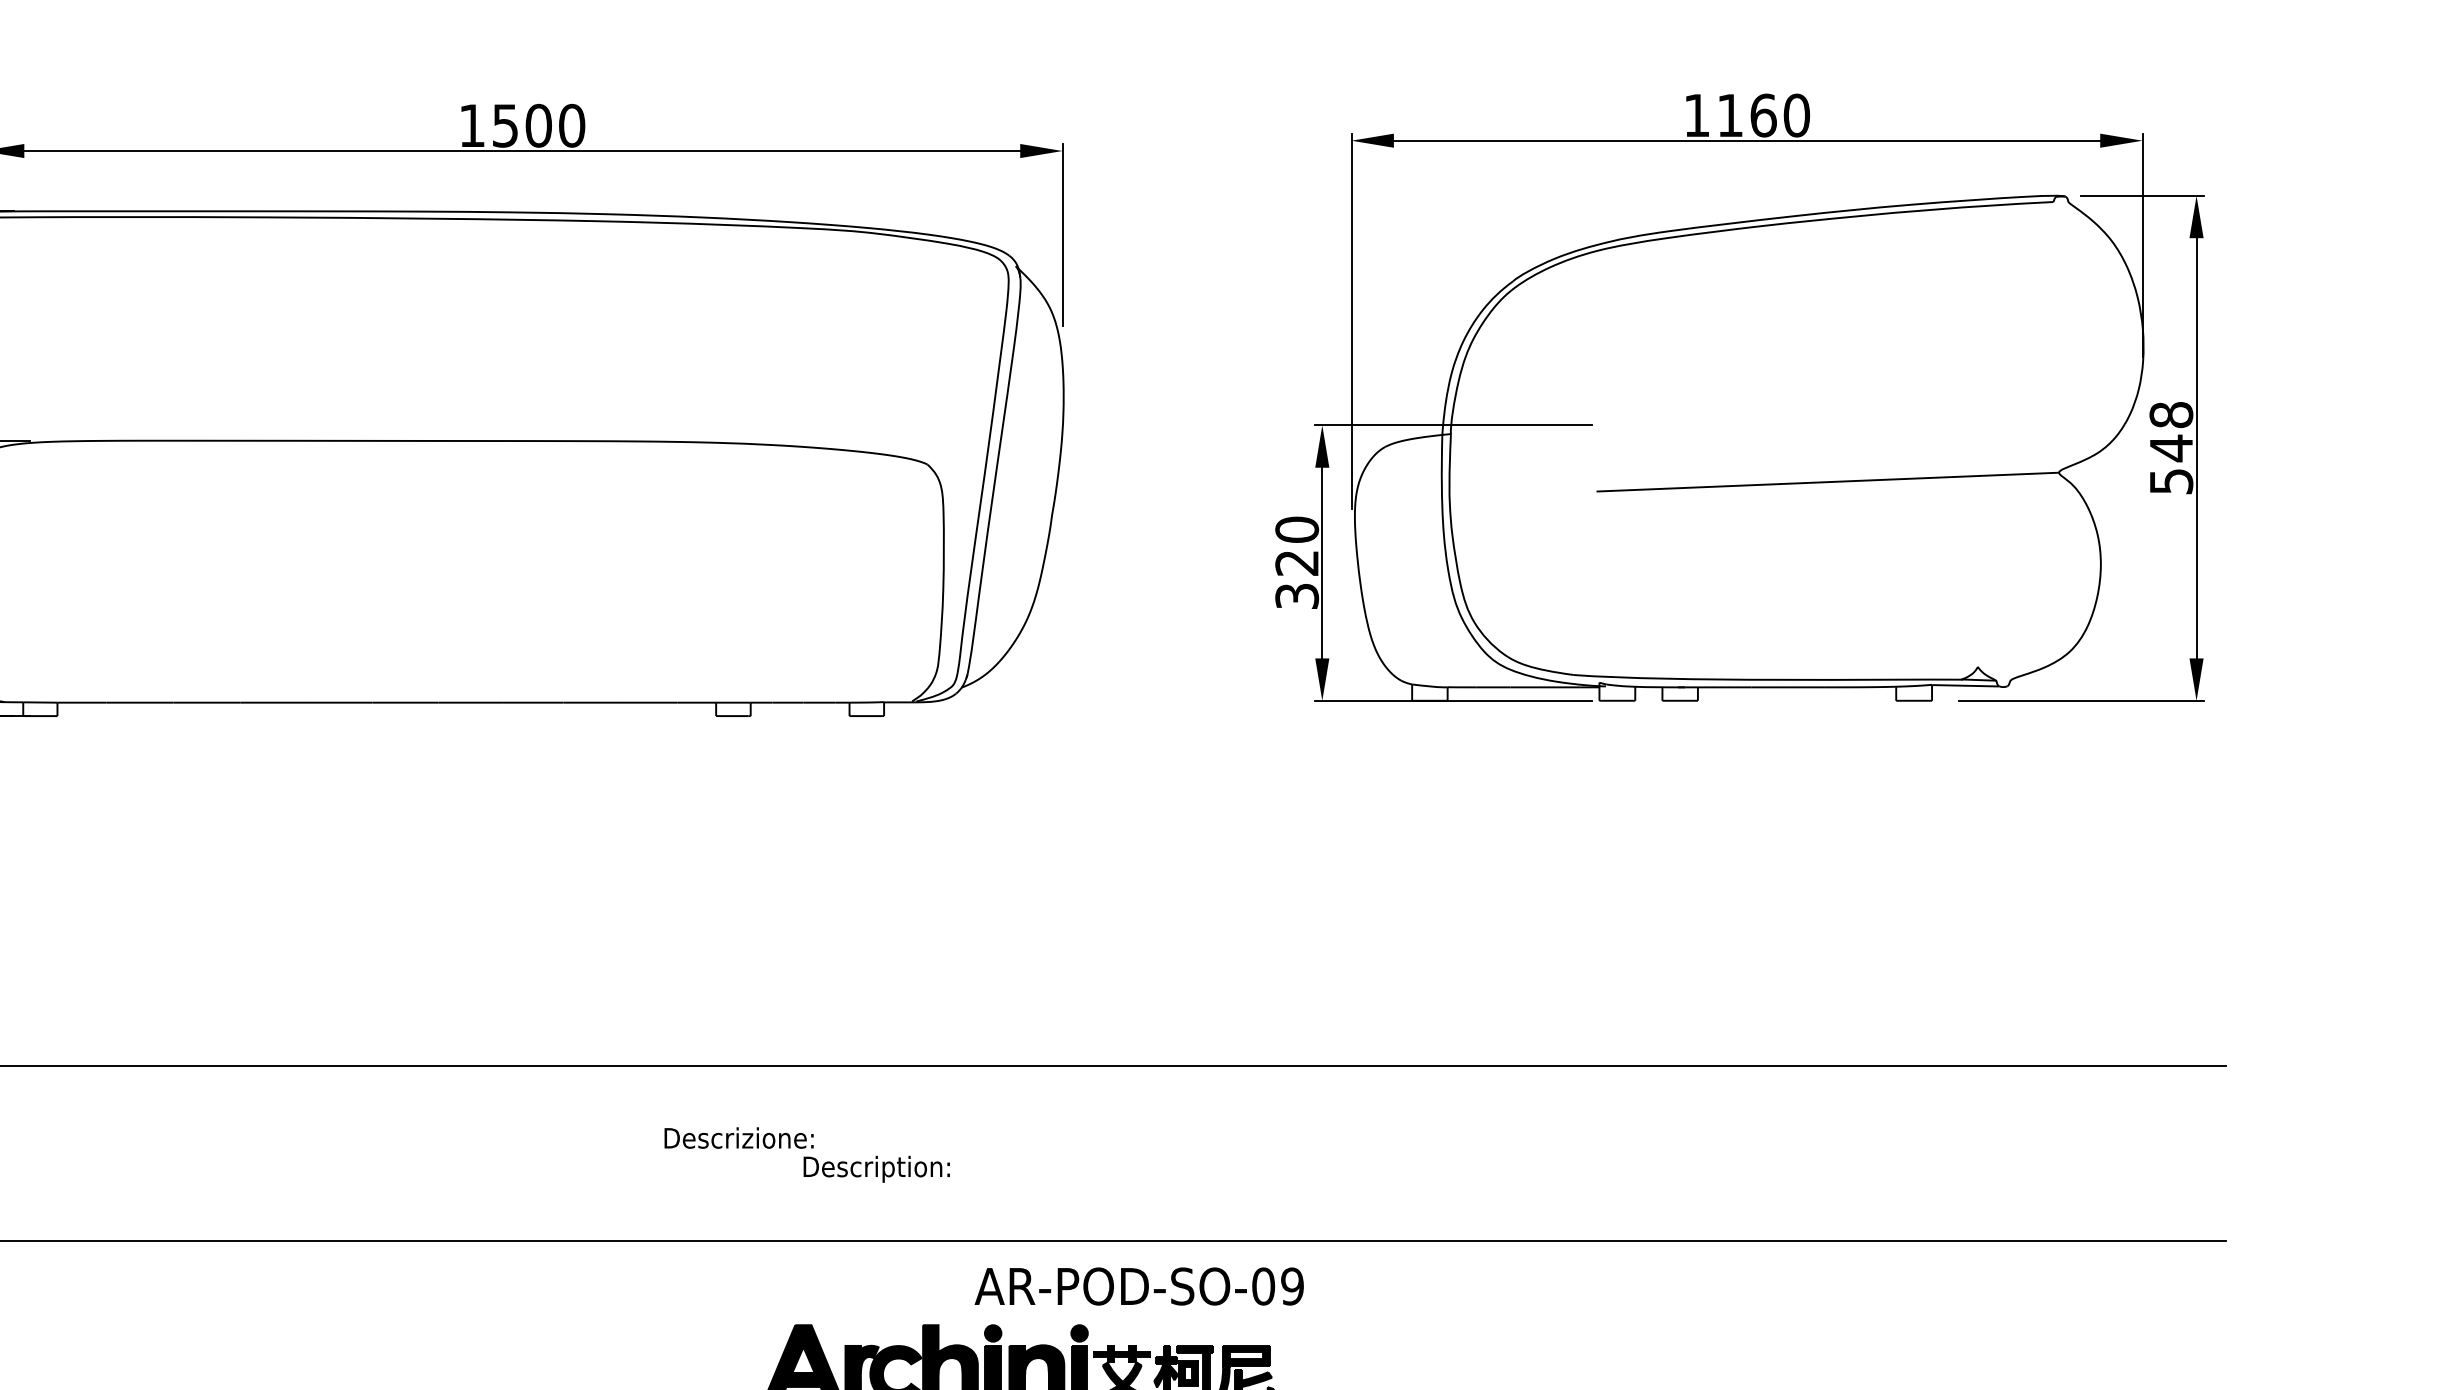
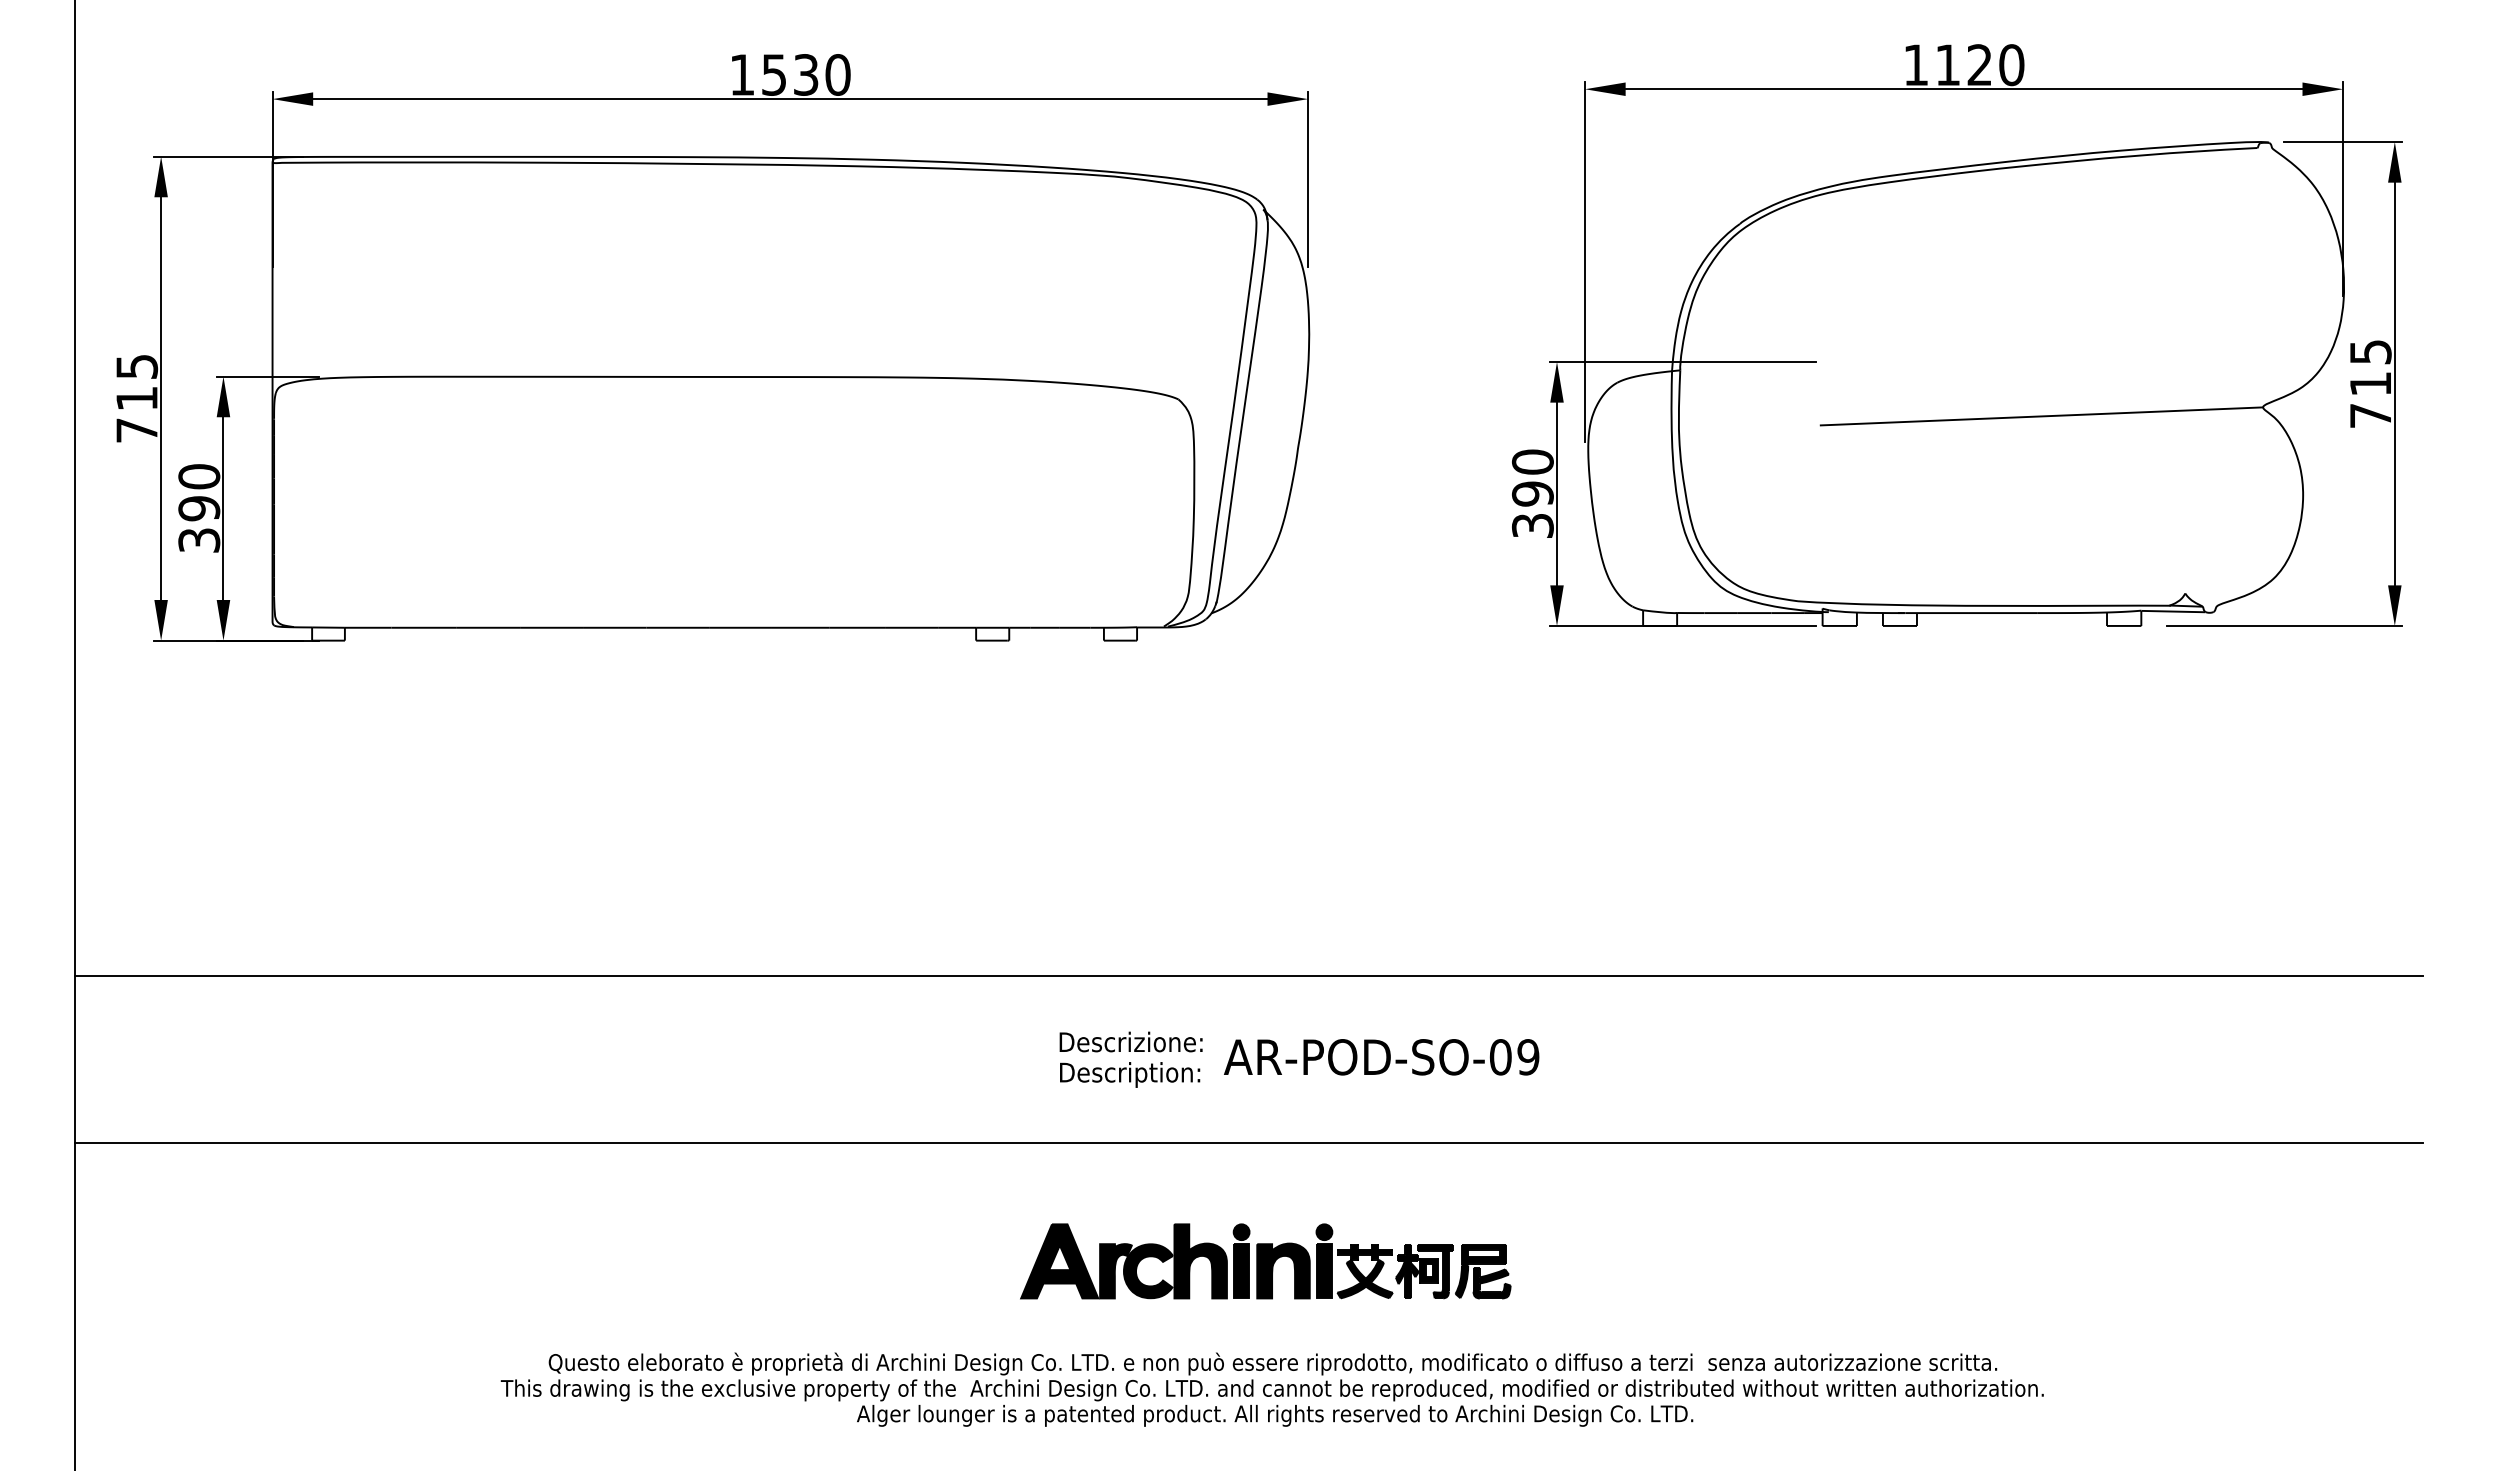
text: (1763, 115) -> (1979, 65), 1160 -> 1120
text: (538, 125) -> (805, 74), 1500 -> 1530
text: (2171, 447) -> (2370, 383), 548 -> 715
text: (1296, 562) -> (1532, 493), 320 -> 390
text: (738, 1137) -> (1130, 1041), moved
text: (1139, 1286) -> (1381, 1057), moved

